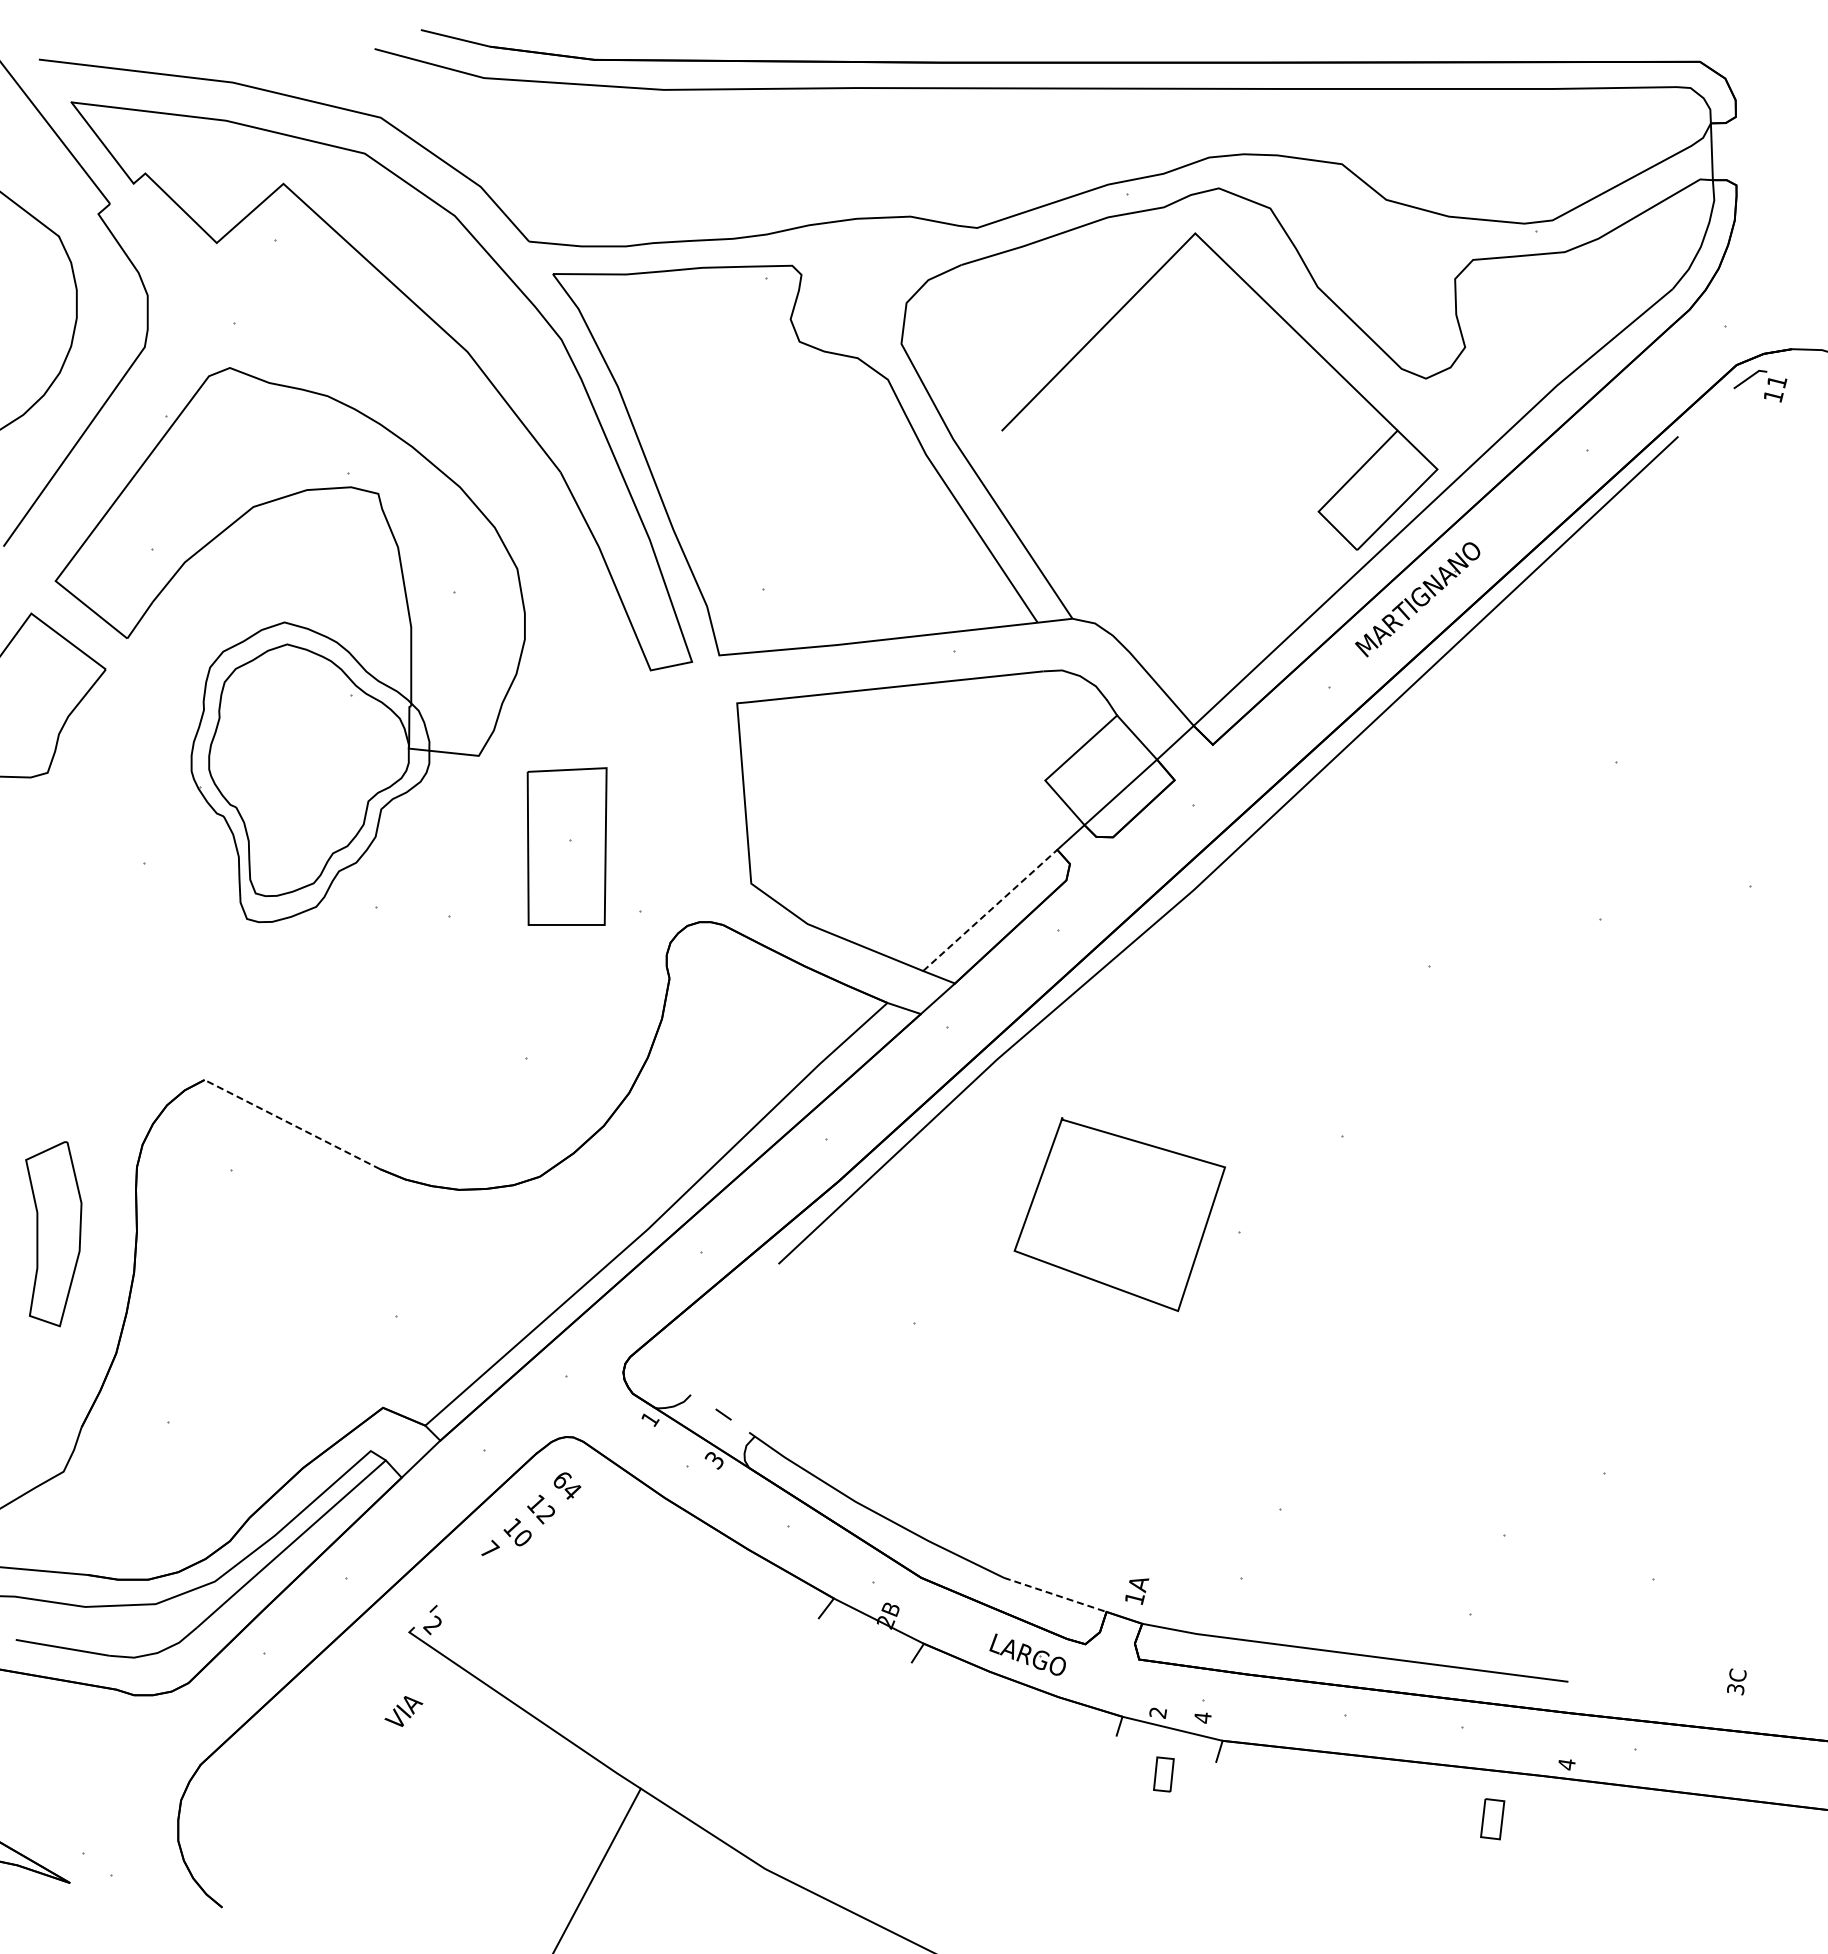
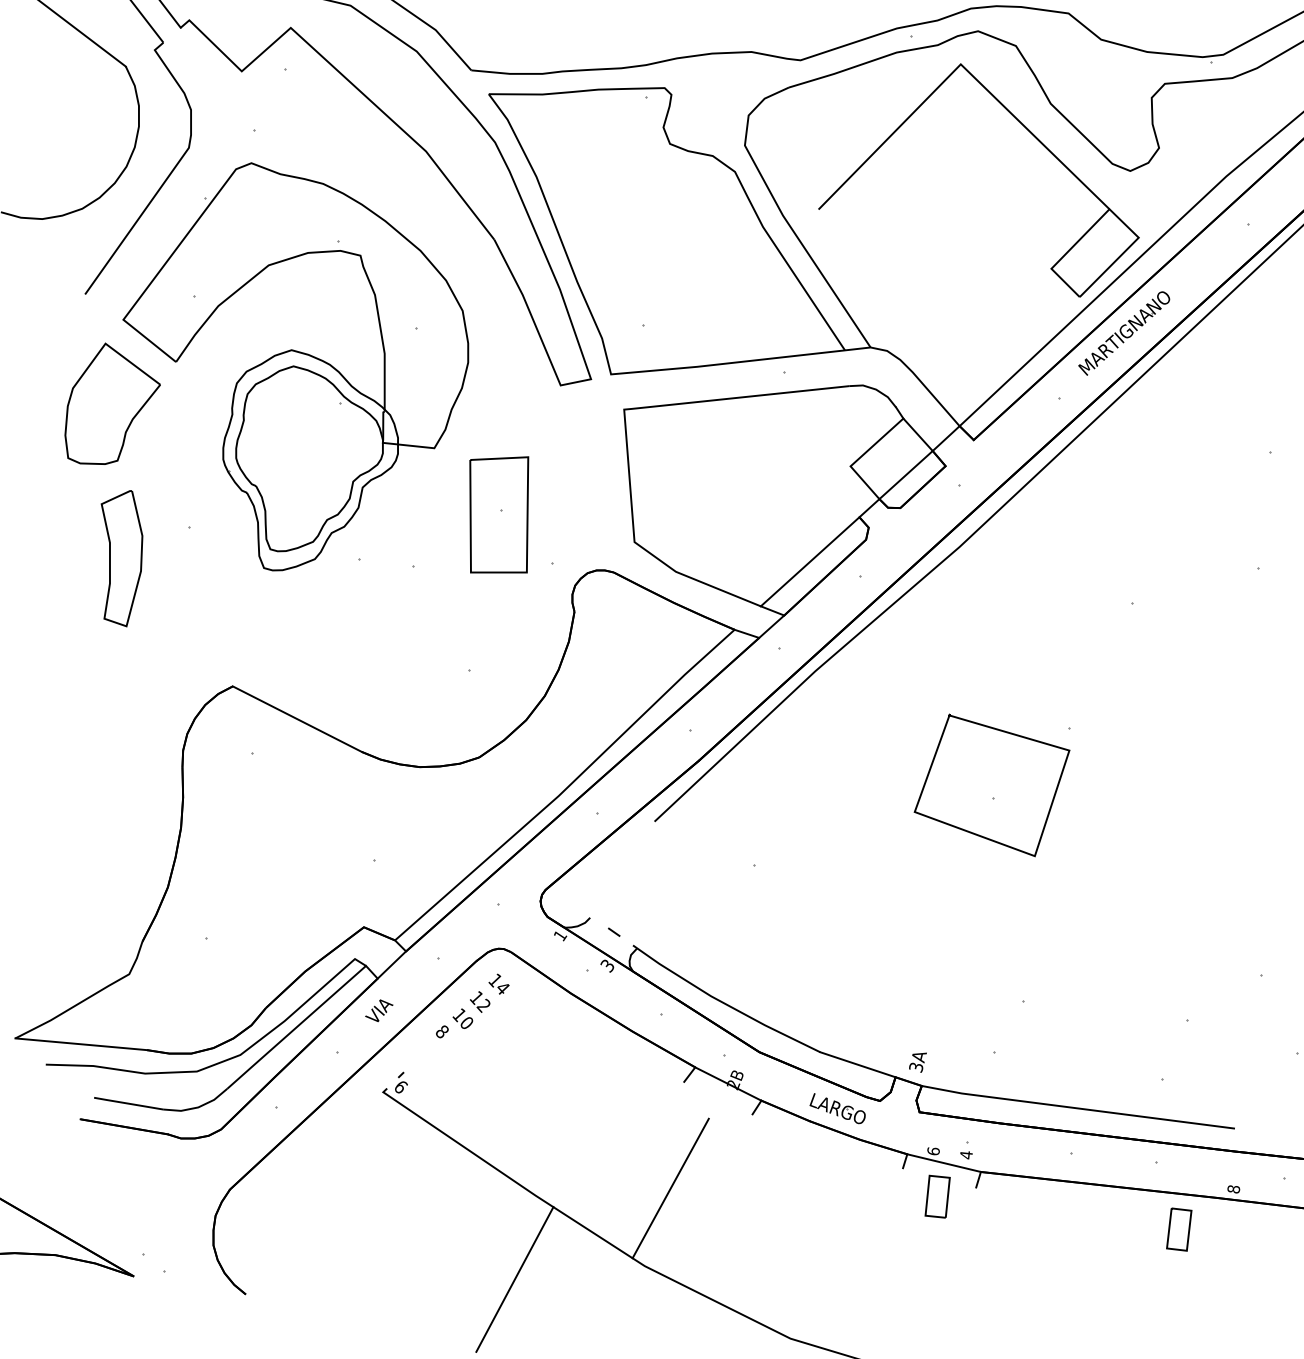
line: (990, 910) -> (810, 561), dashed -> solid
line: (292, 1124) -> (297, 719), dashed -> solid
part: (1119, 1214) -> (991, 785), moved
part: (53, 1234) -> (121, 558), moved
text: (561, 1480) -> (495, 980), 64 -> 14
text: (490, 1548) -> (442, 1030), 7 -> 8
line: (1055, 1595) -> (858, 1065), dashed -> solid
text: (1134, 1598) -> (916, 1067), 1A -> 3A
text: (432, 1625) -> (400, 1087), 2 -> 6
text: (403, 1711) -> (379, 1010), moved
text: (1157, 1712) -> (933, 1151), 2 -> 6
line: (800, 1763) -> (670, 1188), added
text: (1566, 1764) -> (1233, 1189), 4 -> 8
part: (1163, 1774) -> (937, 1196), size x1.67
part: (1492, 1818) -> (1179, 1229), size x1.43

